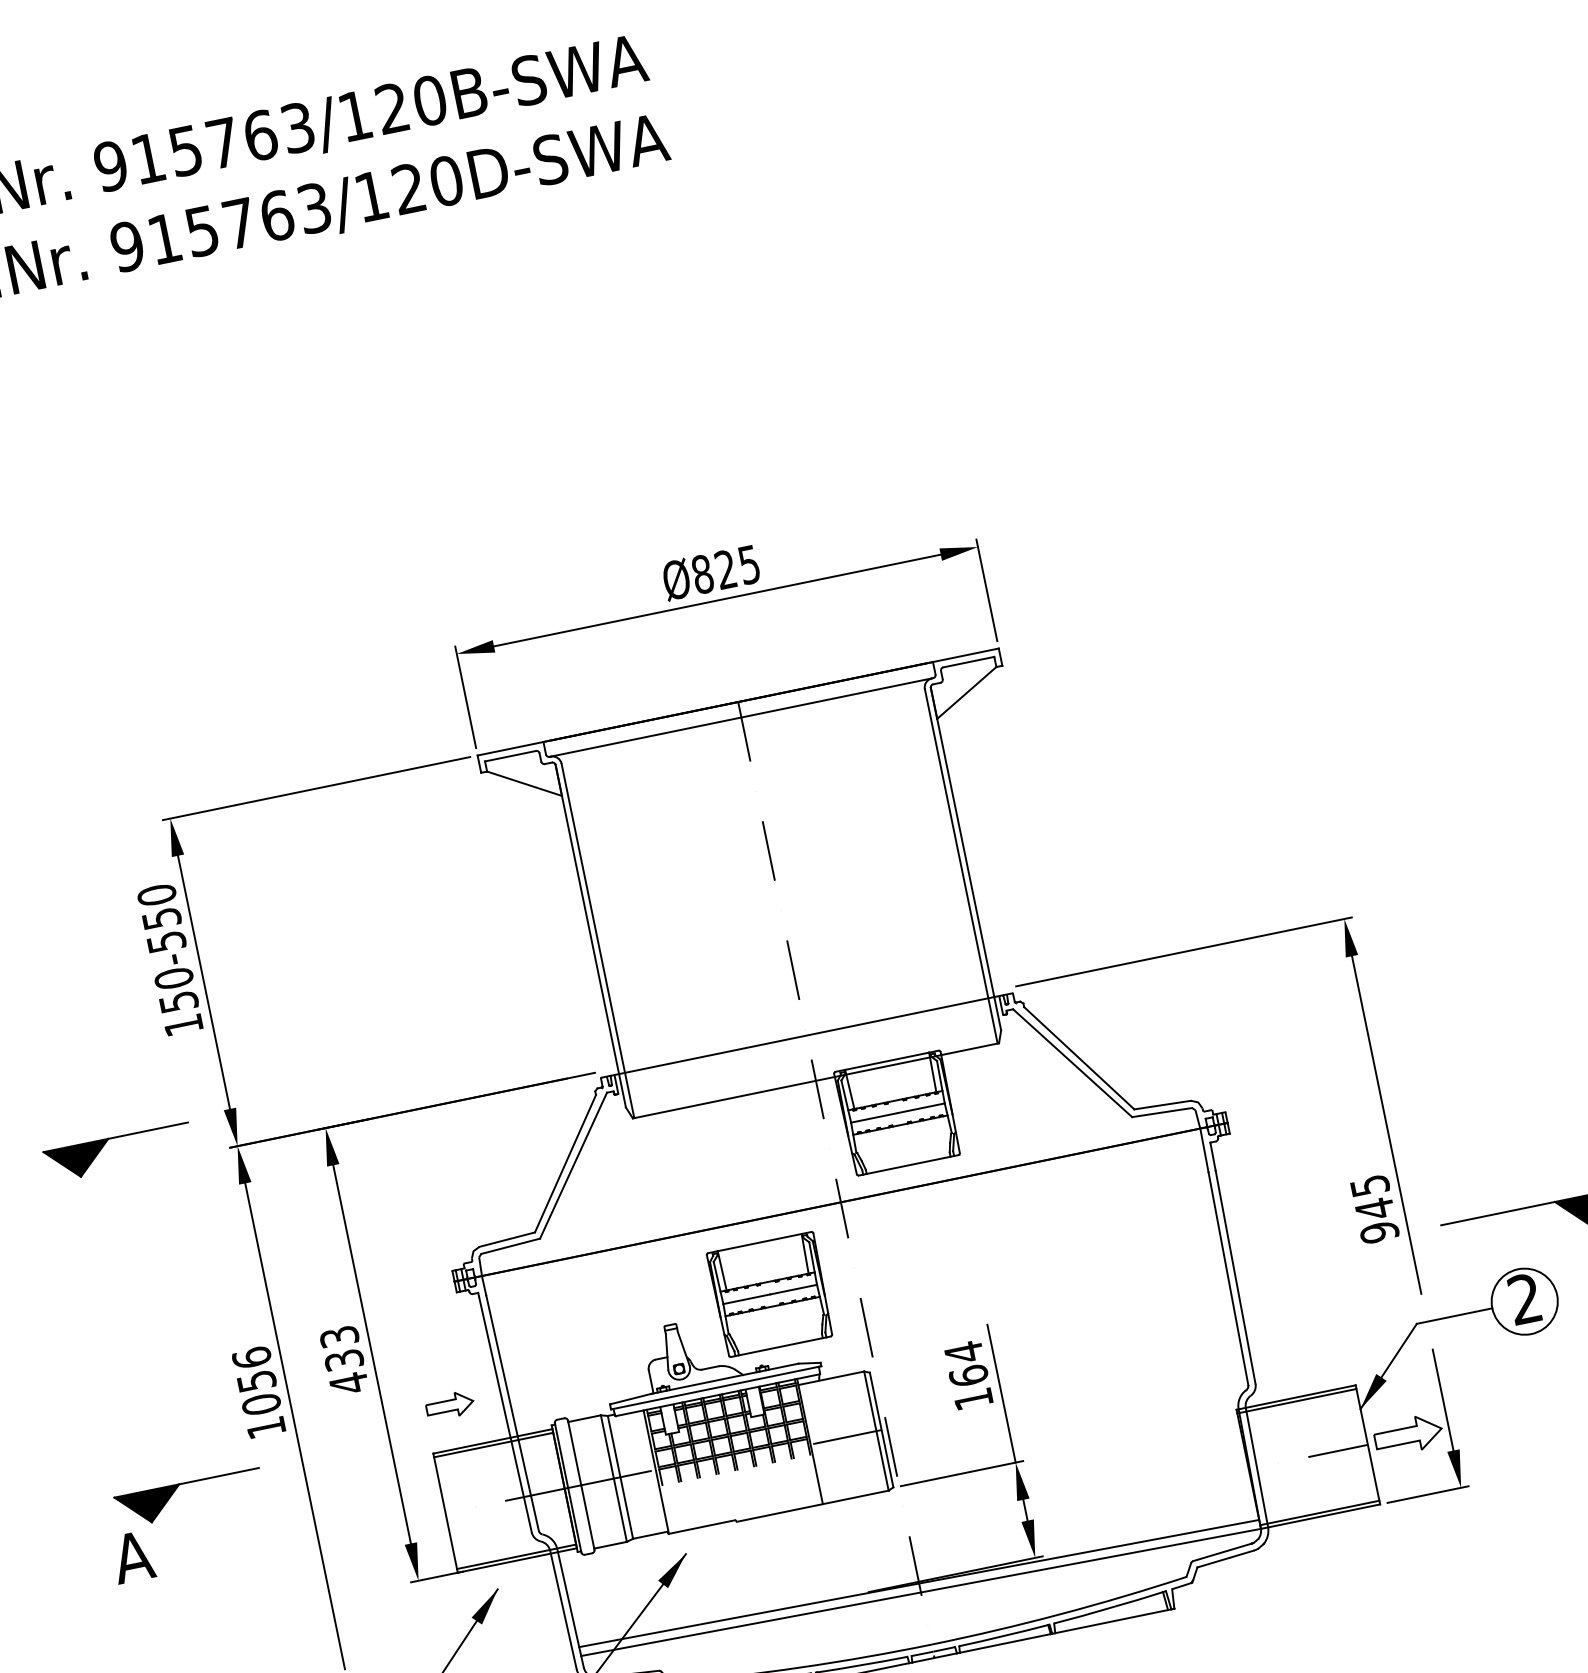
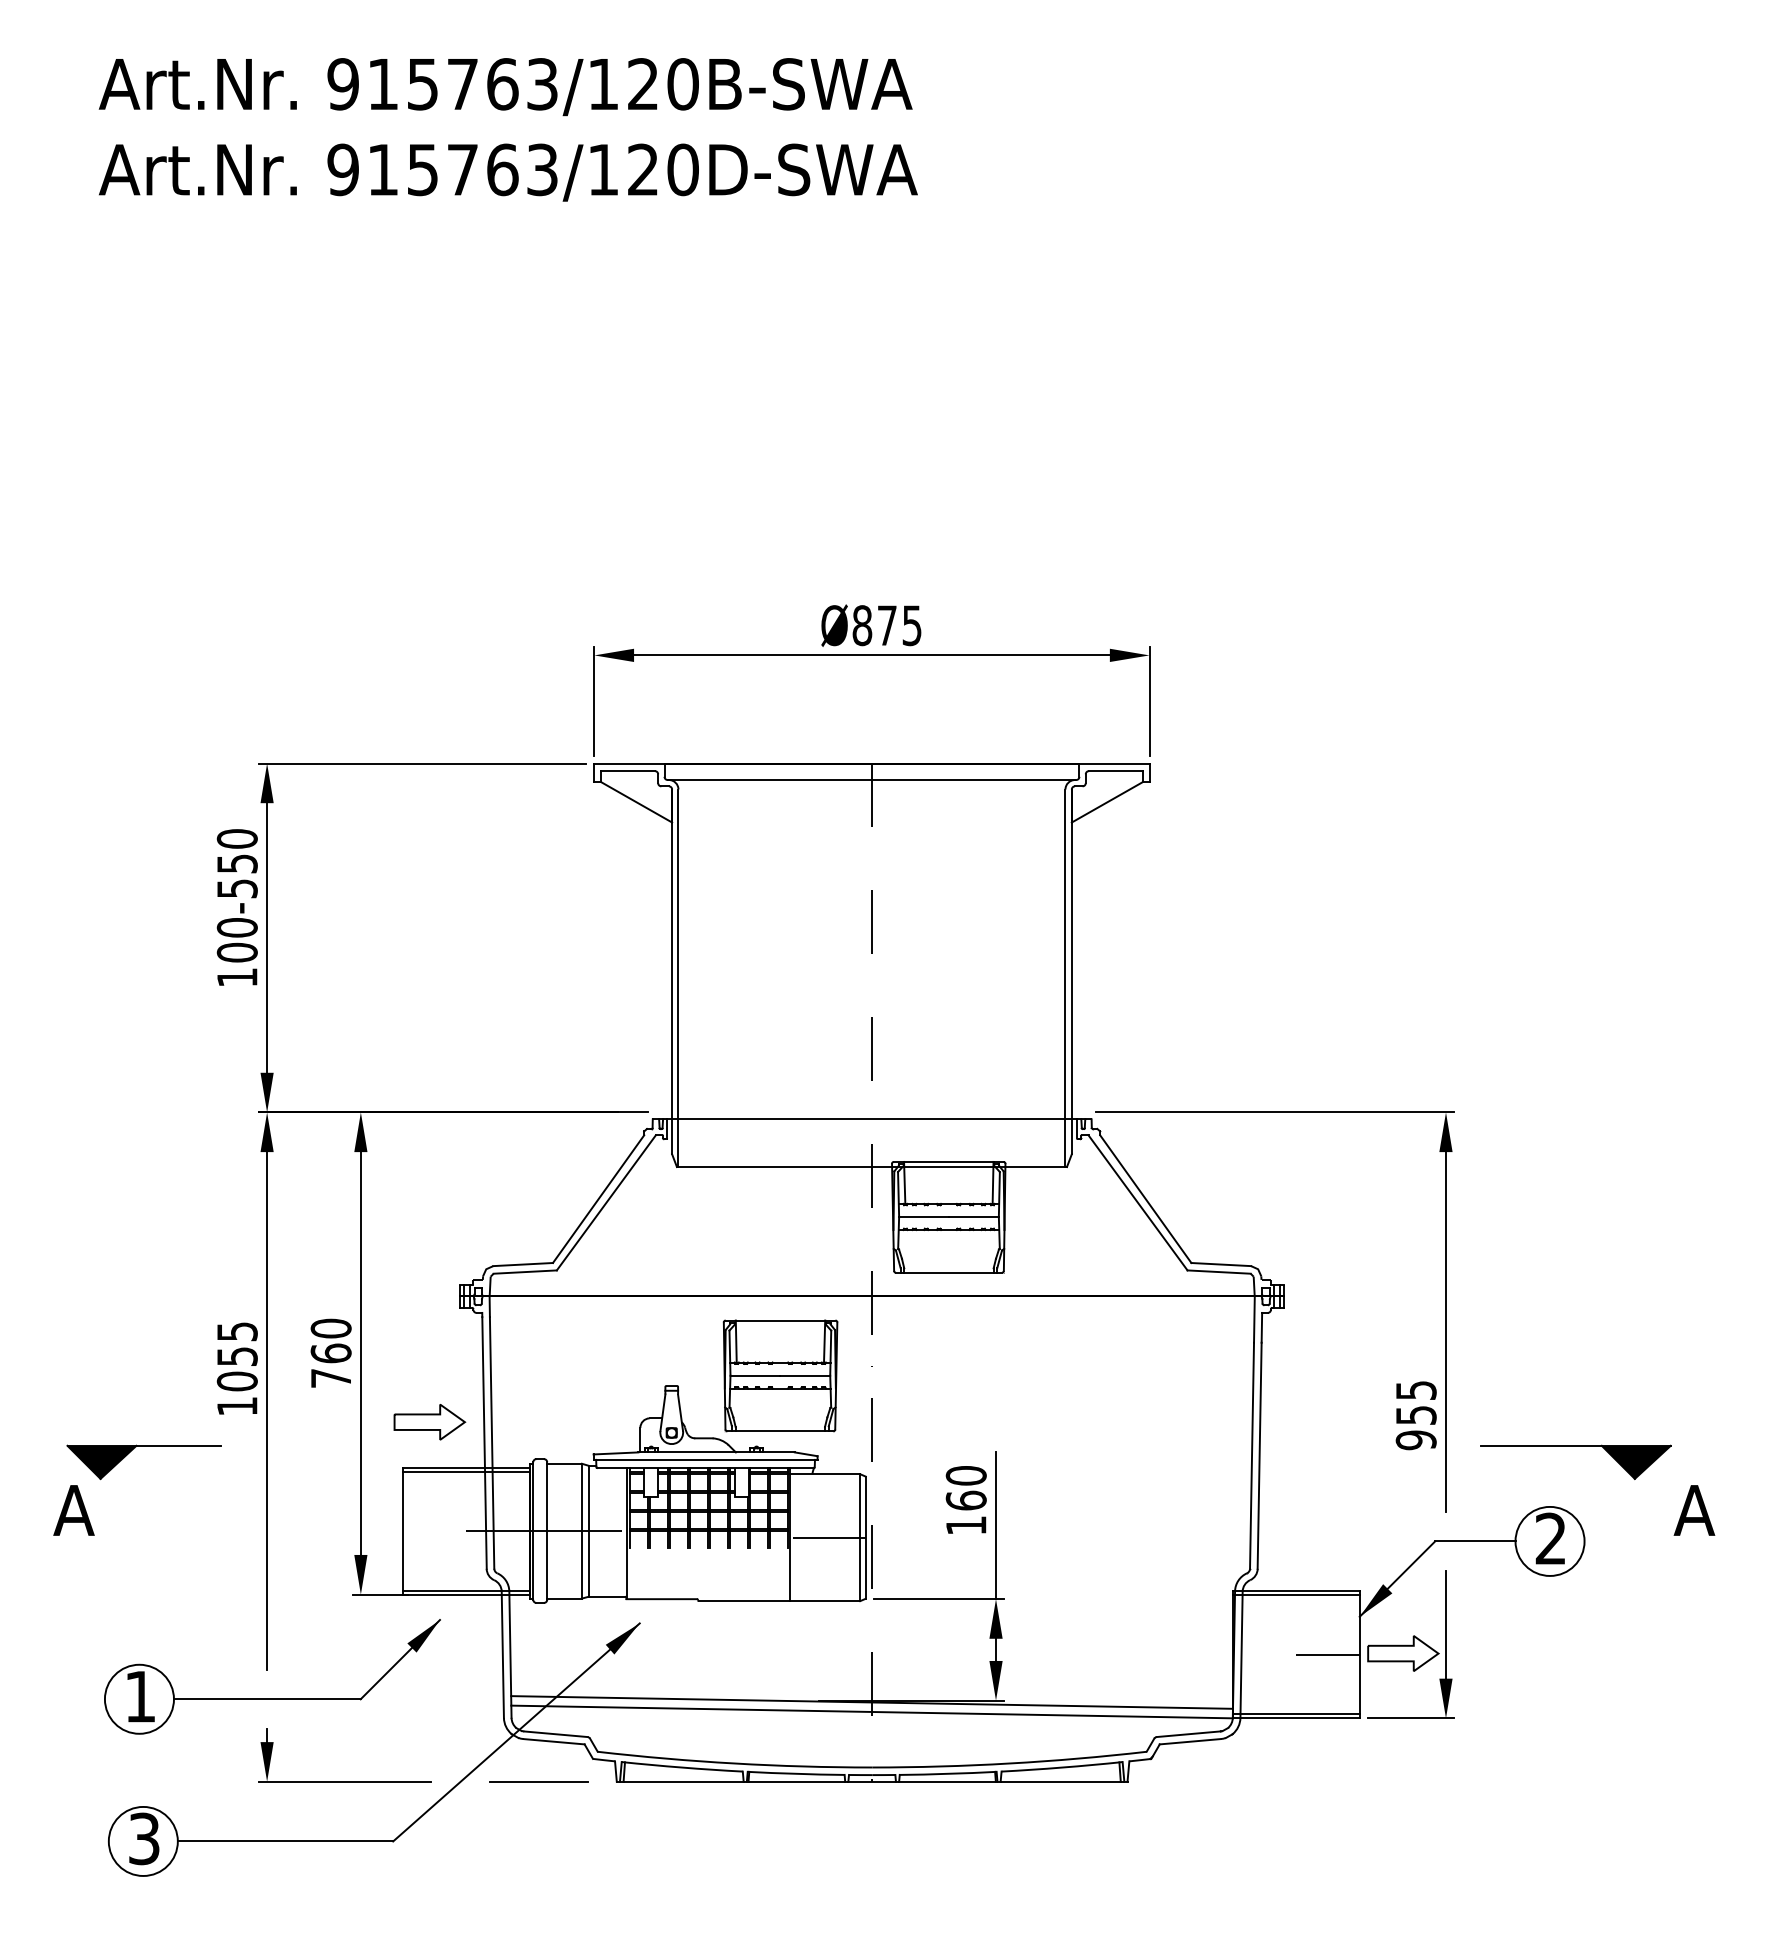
text: (725, 569) -> (886, 625), Ø825 -> Ø875
text: (178, 1001) -> (236, 952), 150-550 -> 100-550
part: (115, 1138) -> (143, 1078), removed
text: (1375, 1209) -> (1416, 1415), 945 -> 955
text: (963, 1352) -> (965, 1475), 164 -> 160
text: (251, 1357) -> (236, 1331), 1056 -> 1055
text: (343, 1360) -> (330, 1353), 433 -> 760
part: (449, 1405) -> (429, 1422), size x1.43

